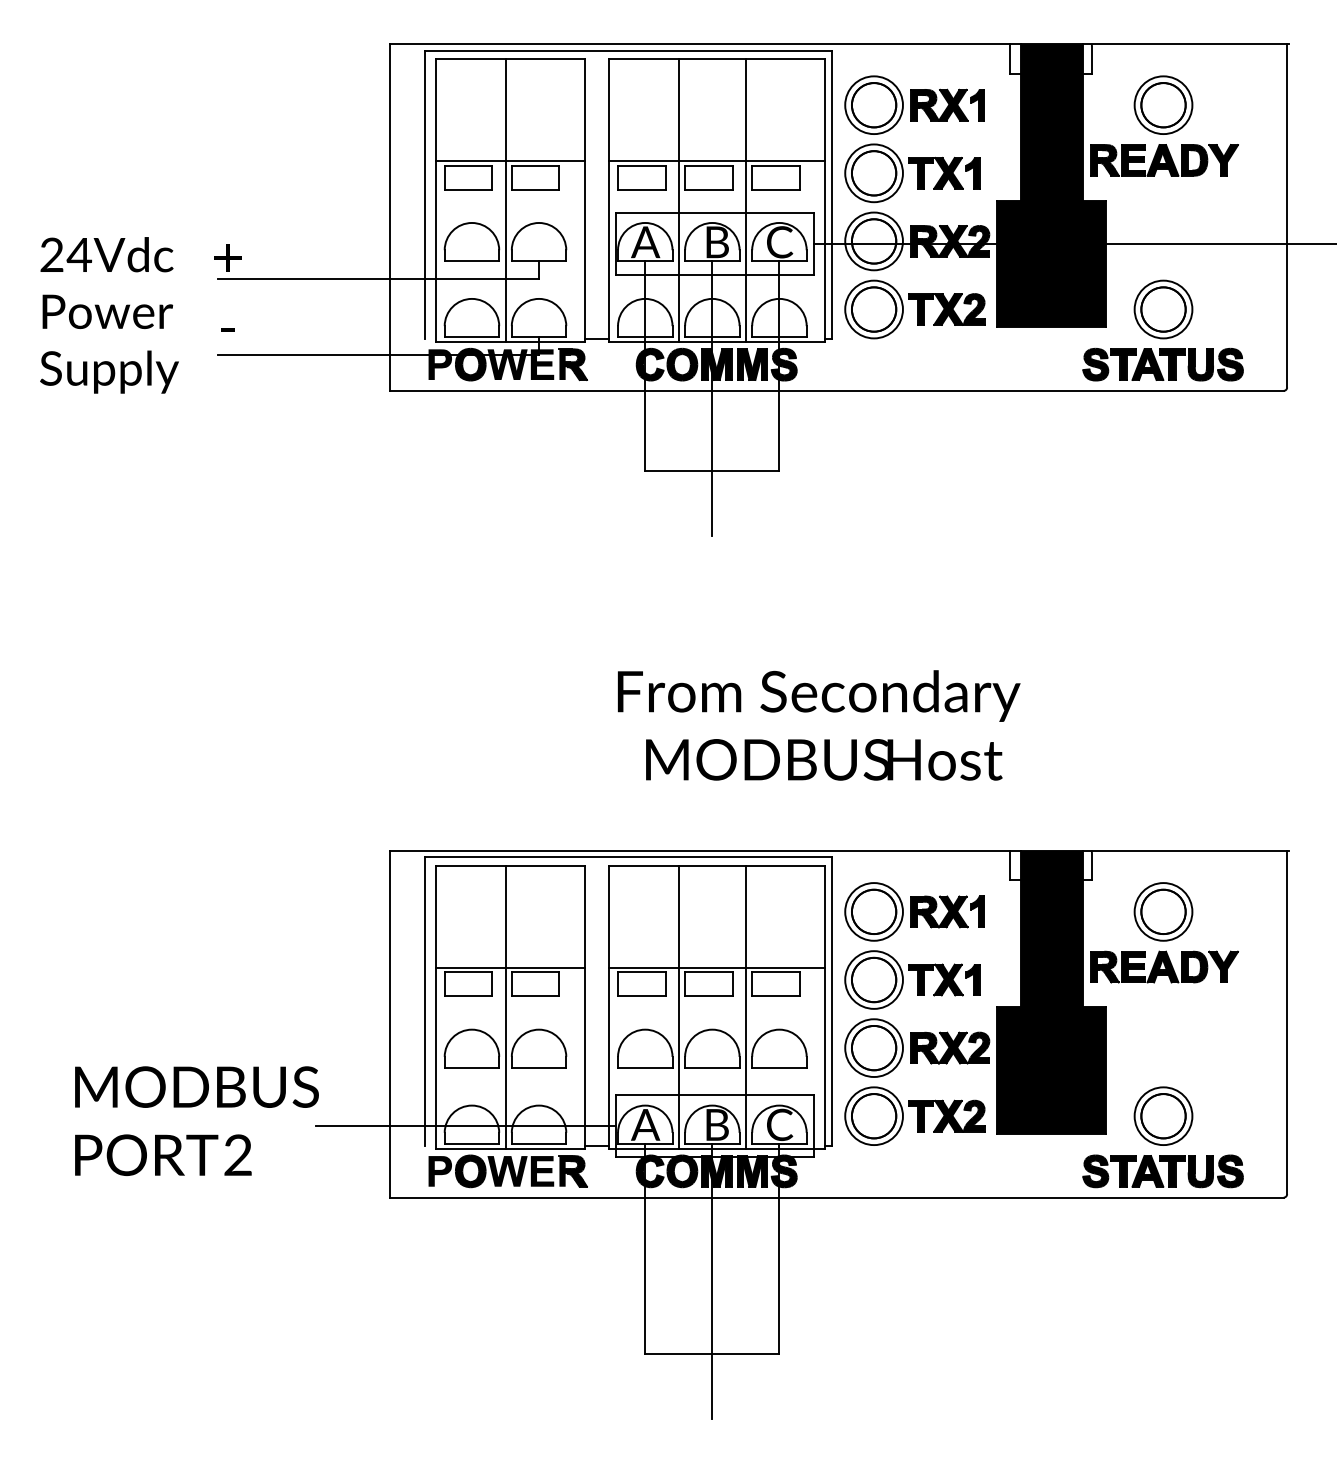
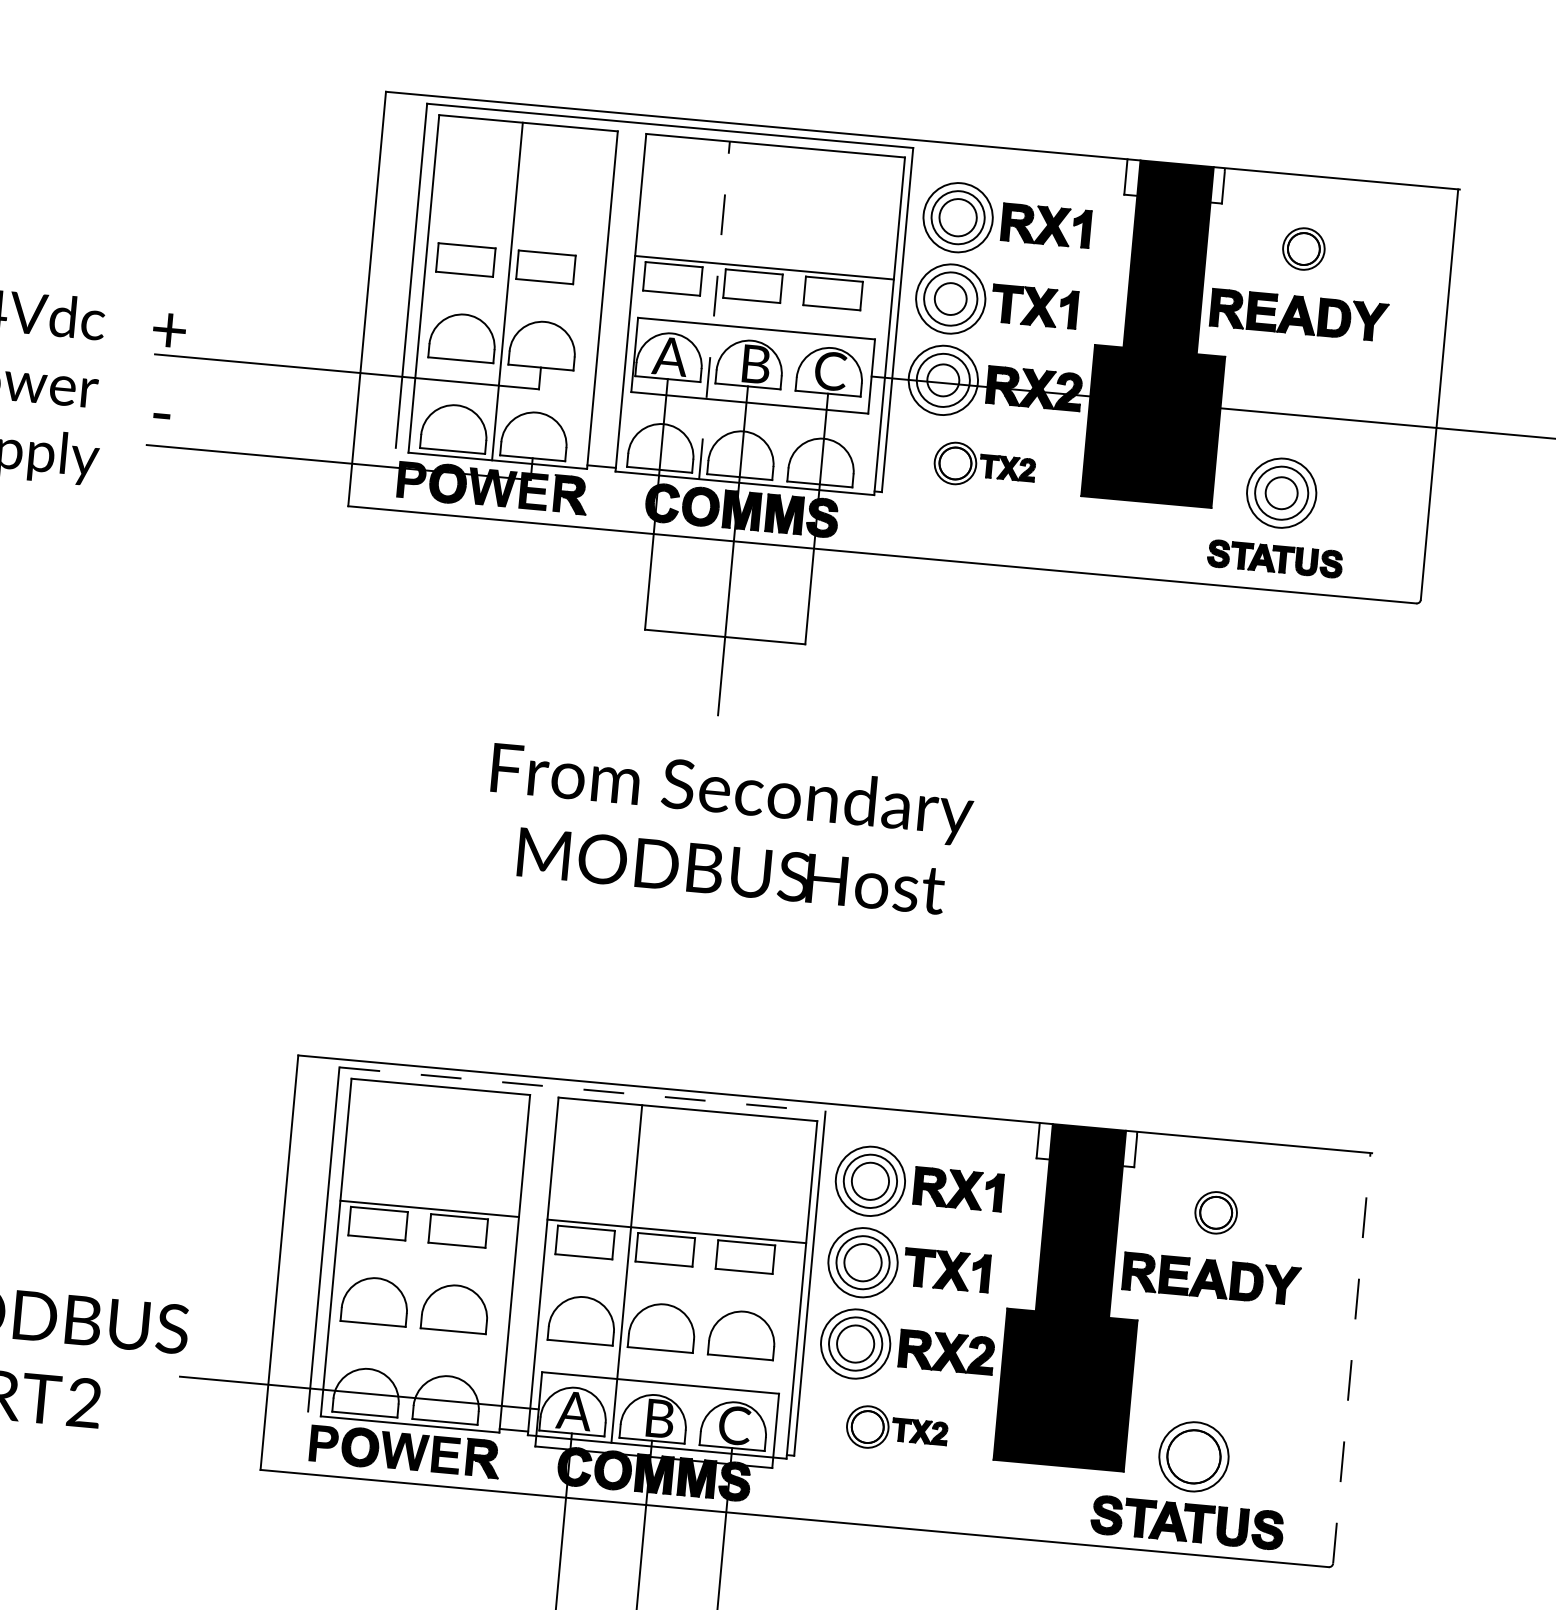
part: (1163, 104) -> (1303, 248), size x0.6
circle: (873, 105) -> (957, 217), size x0.7
line: (510, 161) -> (517, 245), removed
circle: (873, 173) -> (950, 299), size x0.6
line: (678, 200) -> (714, 310), solid -> dashed
line: (745, 200) -> (794, 317), removed
circle: (873, 241) -> (942, 380), size x0.6
part: (914, 309) -> (984, 466), size x0.6
circle: (1163, 309) -> (1281, 493), size x0.6
part: (1162, 364) -> (1274, 558), size x0.7
text: (819, 725) -> (729, 829), moved
line: (628, 857) -> (582, 1089), solid -> dashed
circle: (873, 911) -> (869, 1180), size x0.7
part: (1163, 911) -> (1216, 1212), size x0.6
circle: (873, 979) -> (862, 1262), size x0.7
line: (505, 1006) -> (419, 1254), removed
line: (745, 1006) -> (706, 1280), removed
line: (1287, 1022) -> (1352, 1358), solid -> dashed
circle: (873, 1048) -> (854, 1344), size x0.7
part: (914, 1115) -> (896, 1428), size x0.6

